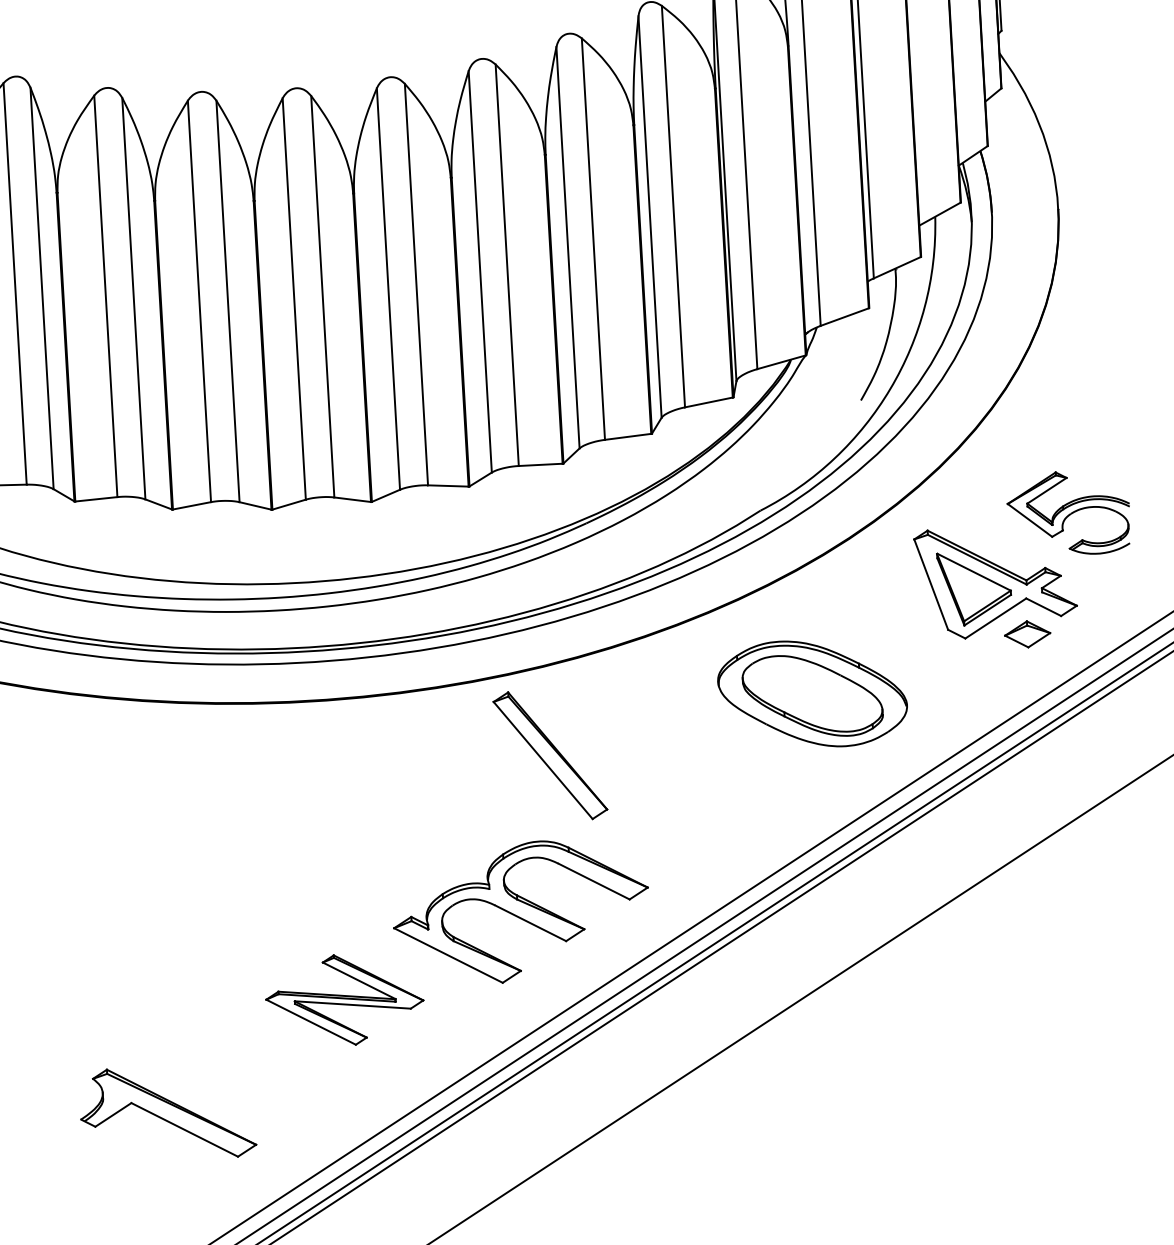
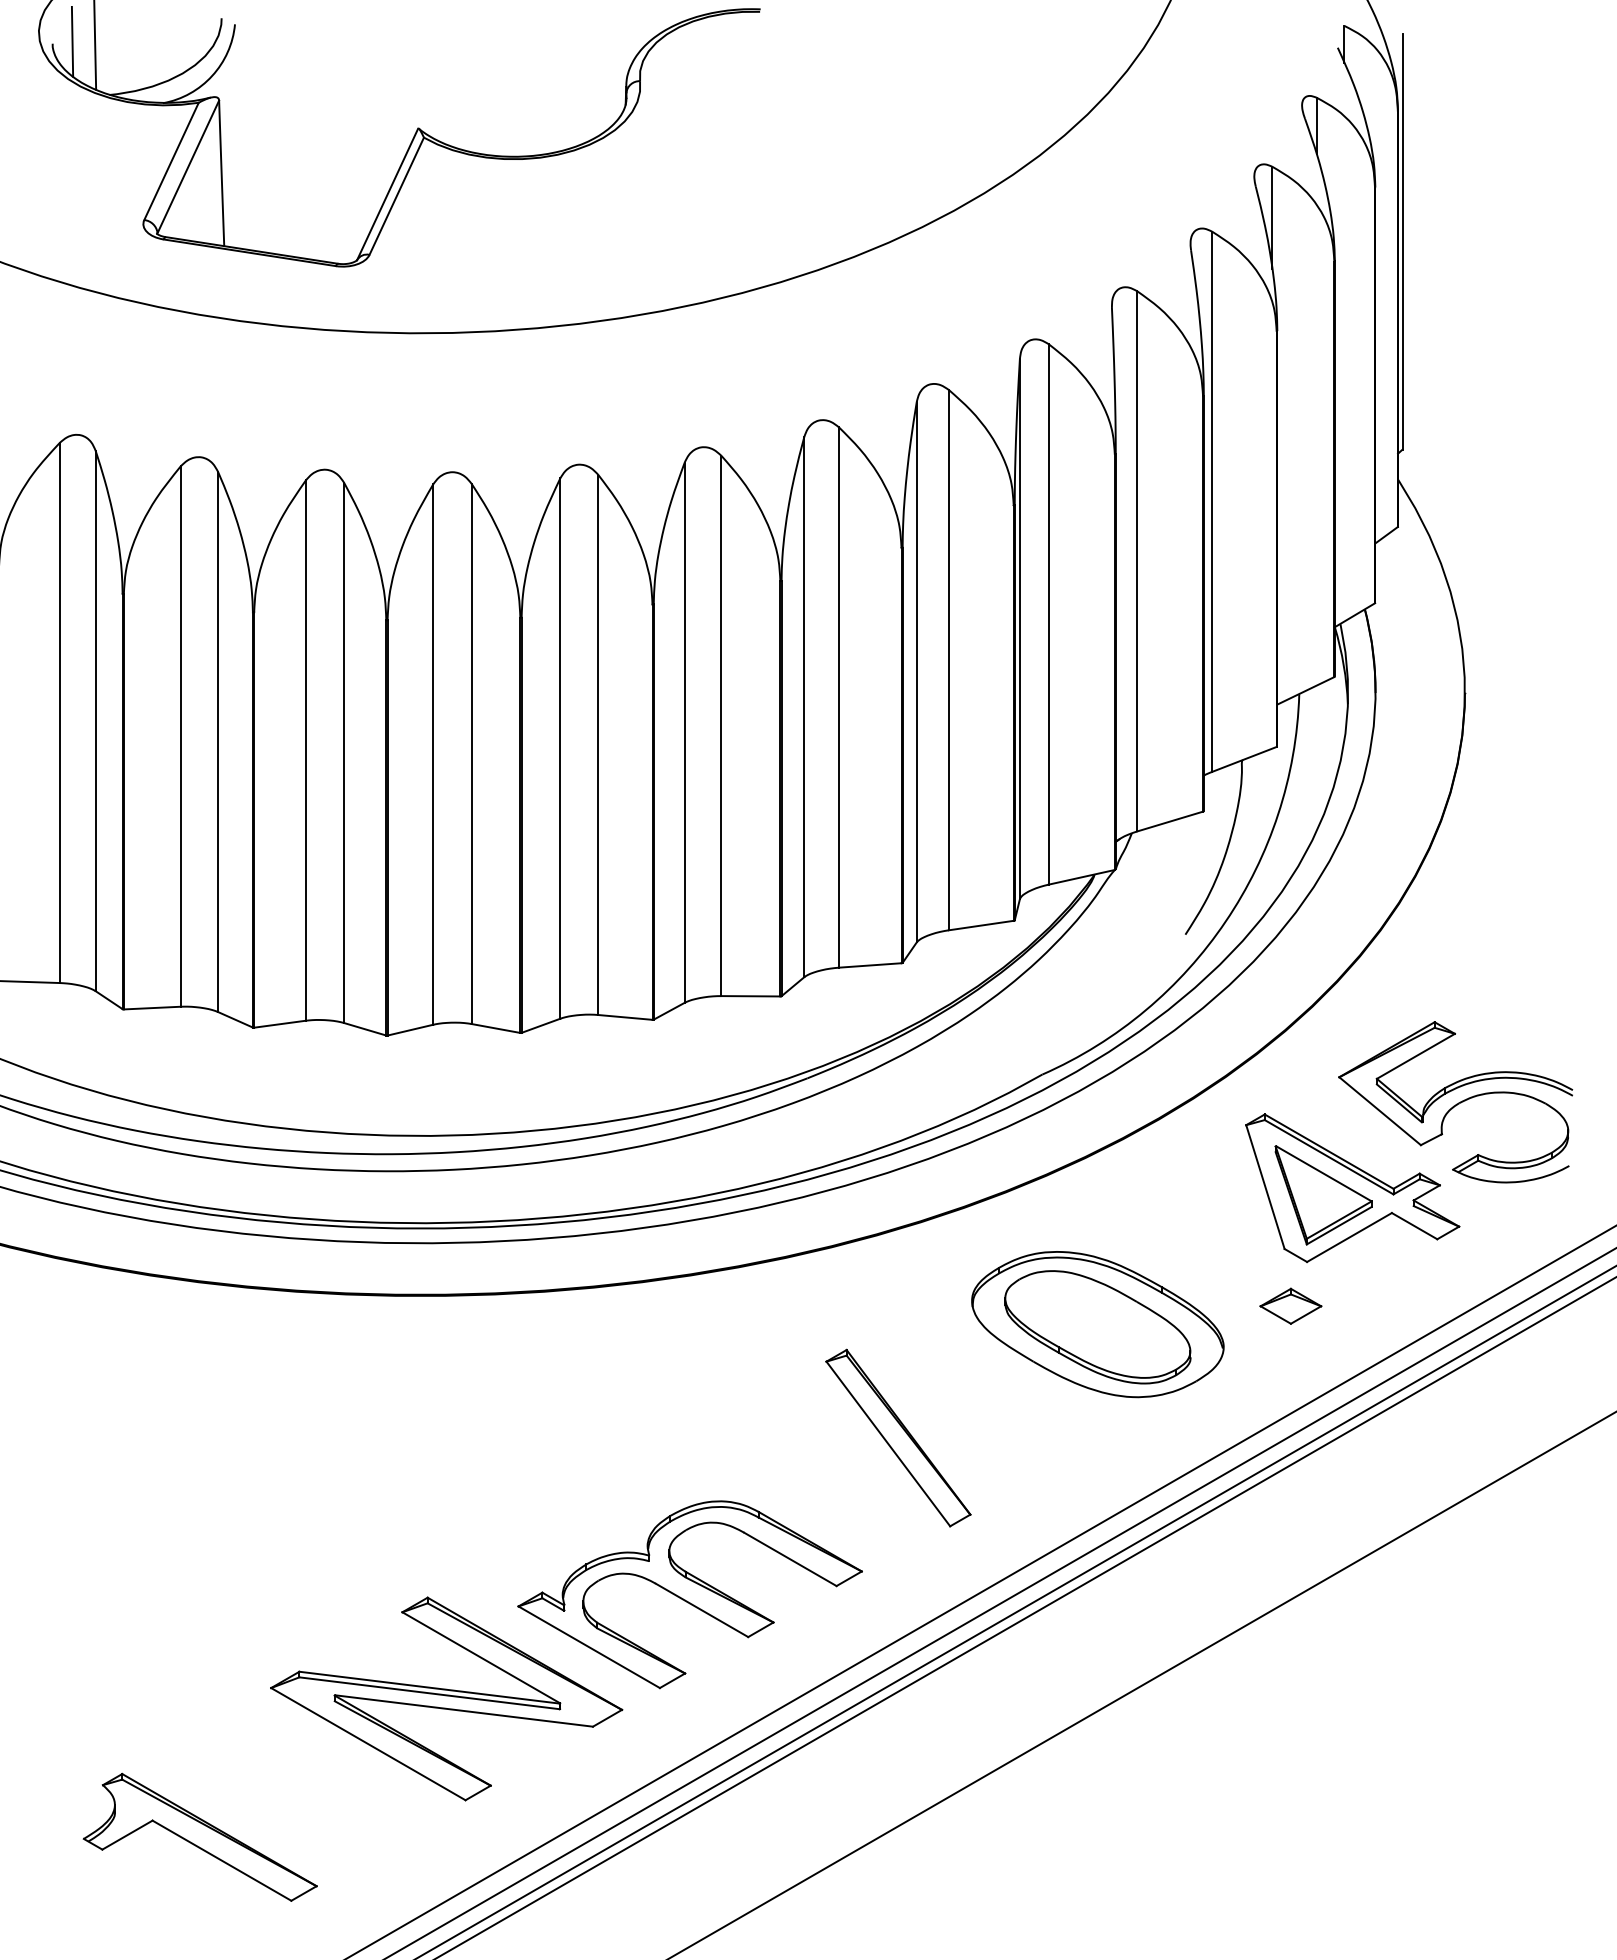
part: (1068, 513) -> (1455, 1102), size x1.43
part: (1027, 633) -> (1290, 1305), moved
part: (550, 755) -> (898, 1437), moved
part: (344, 999) -> (446, 1698), size x1.67

